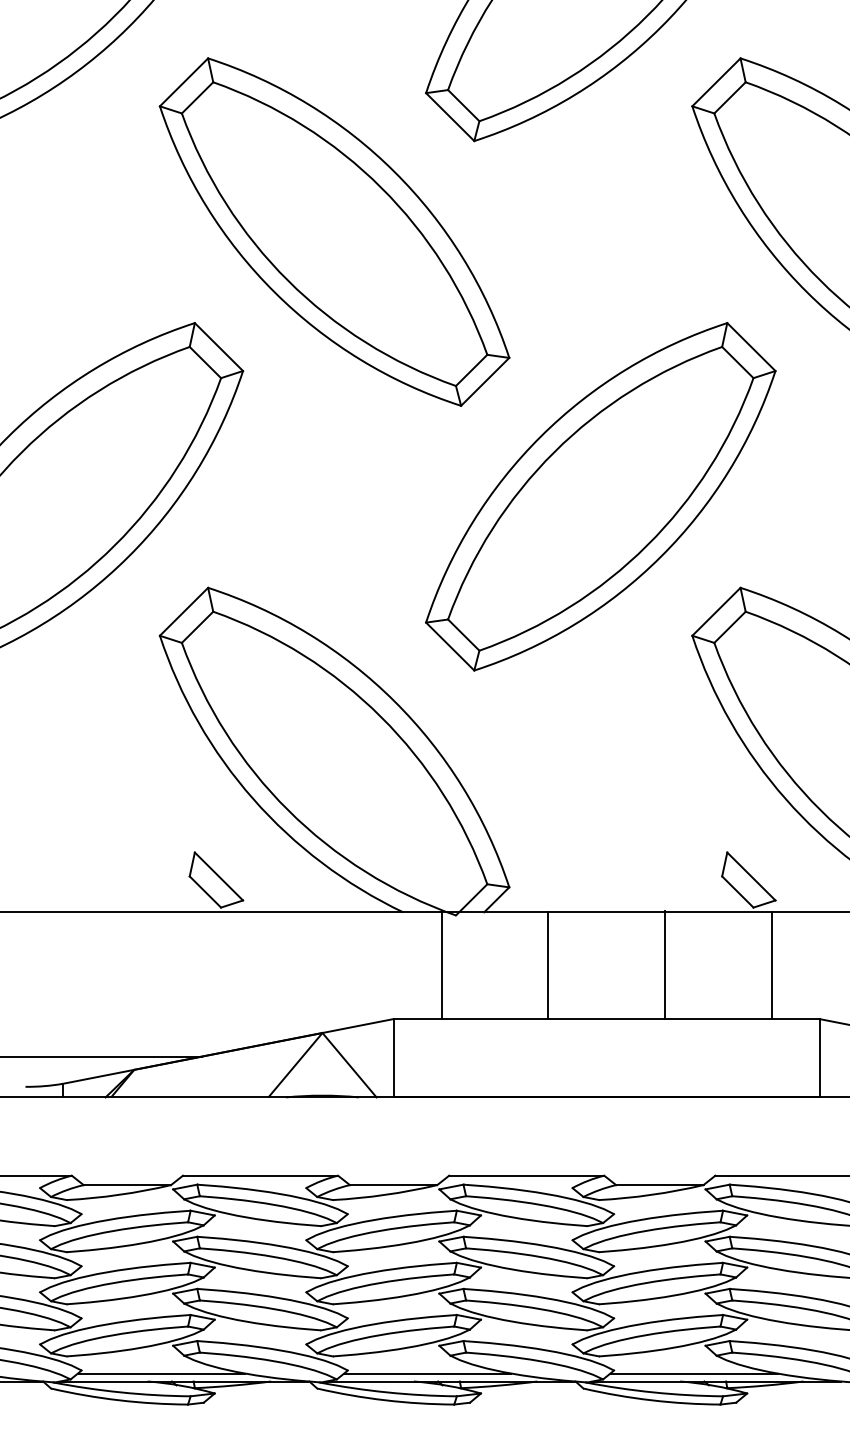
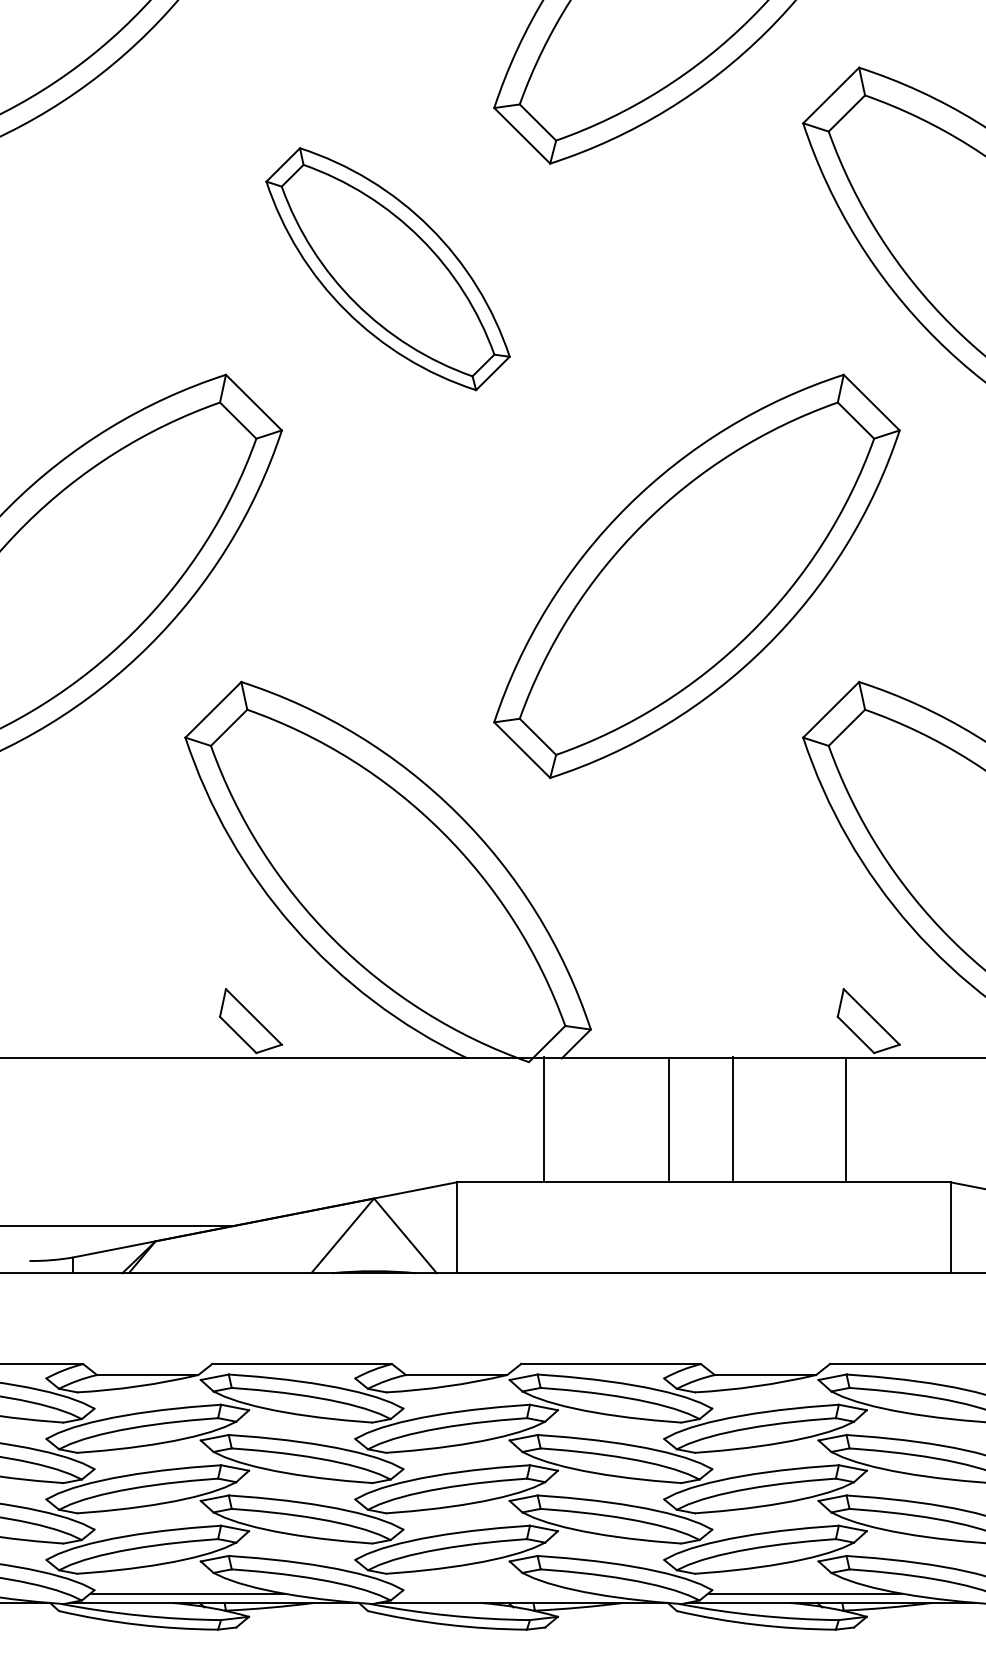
part: (334, 231) -> (387, 268), size x0.6
line: (441, 965) -> (543, 1120), moved
line: (548, 965) -> (669, 1120), moved
line: (665, 965) -> (733, 1120), moved
line: (771, 965) -> (846, 1120), moved
line: (427, 1373) -> (495, 1593), removed

